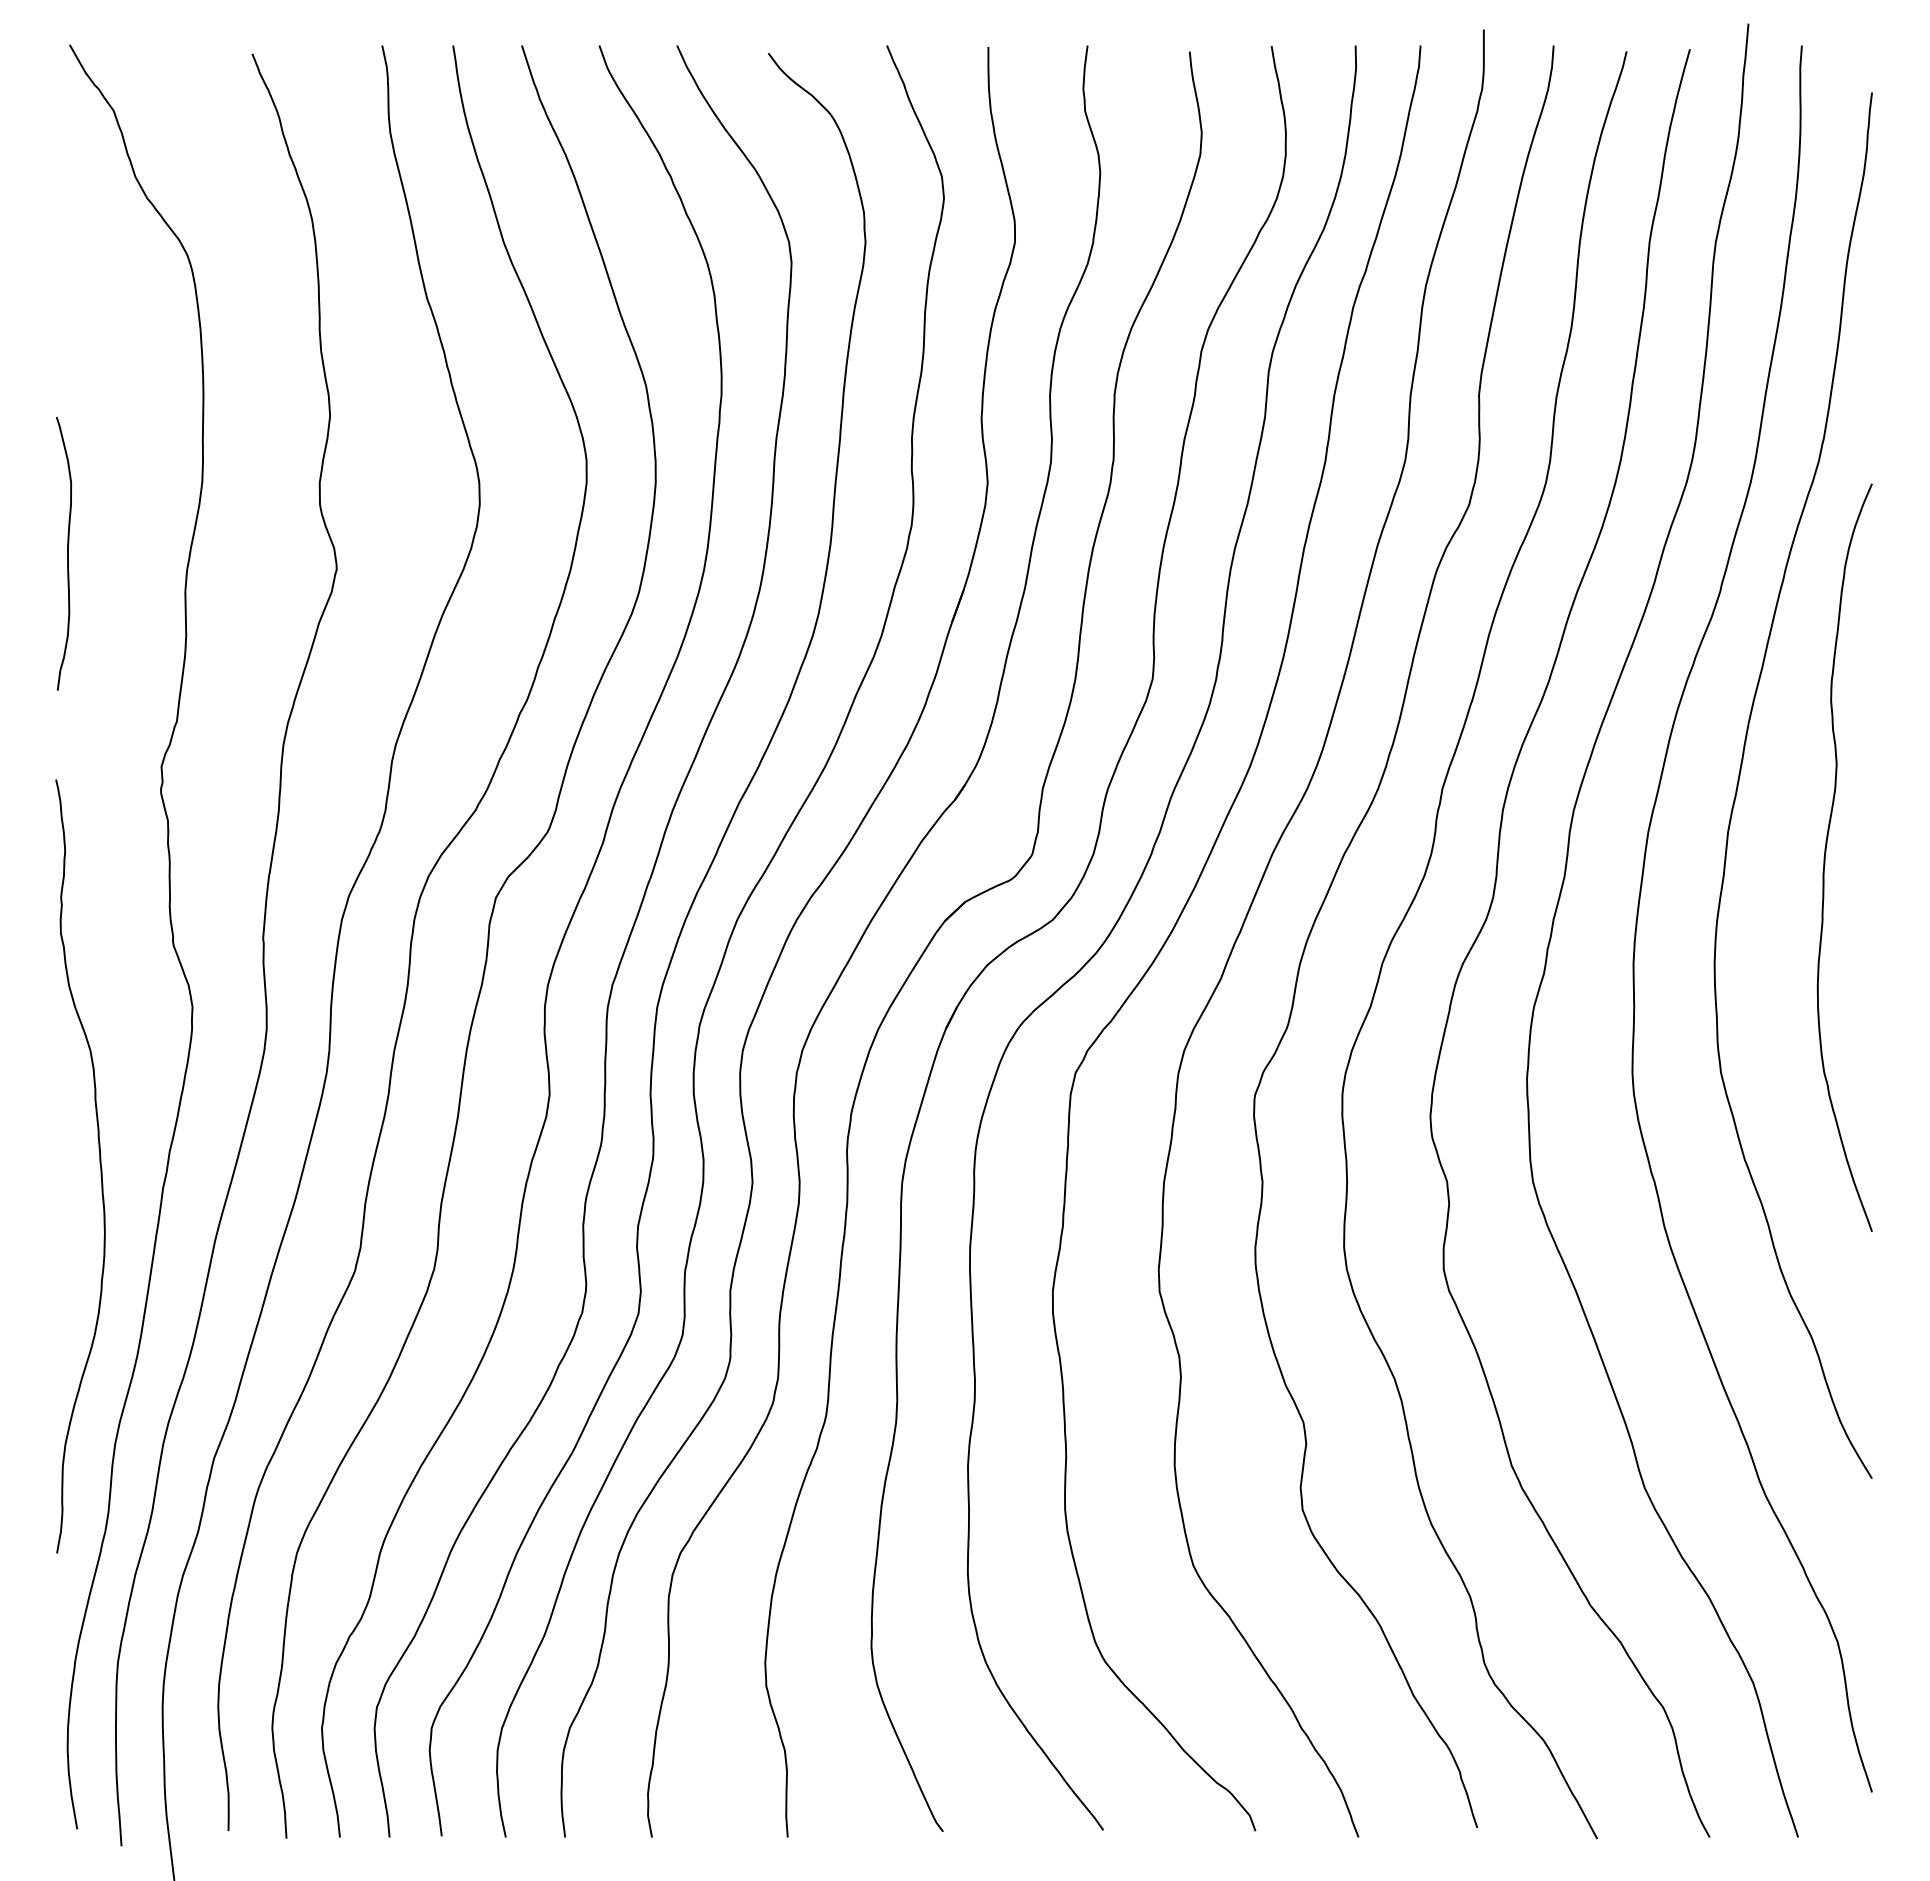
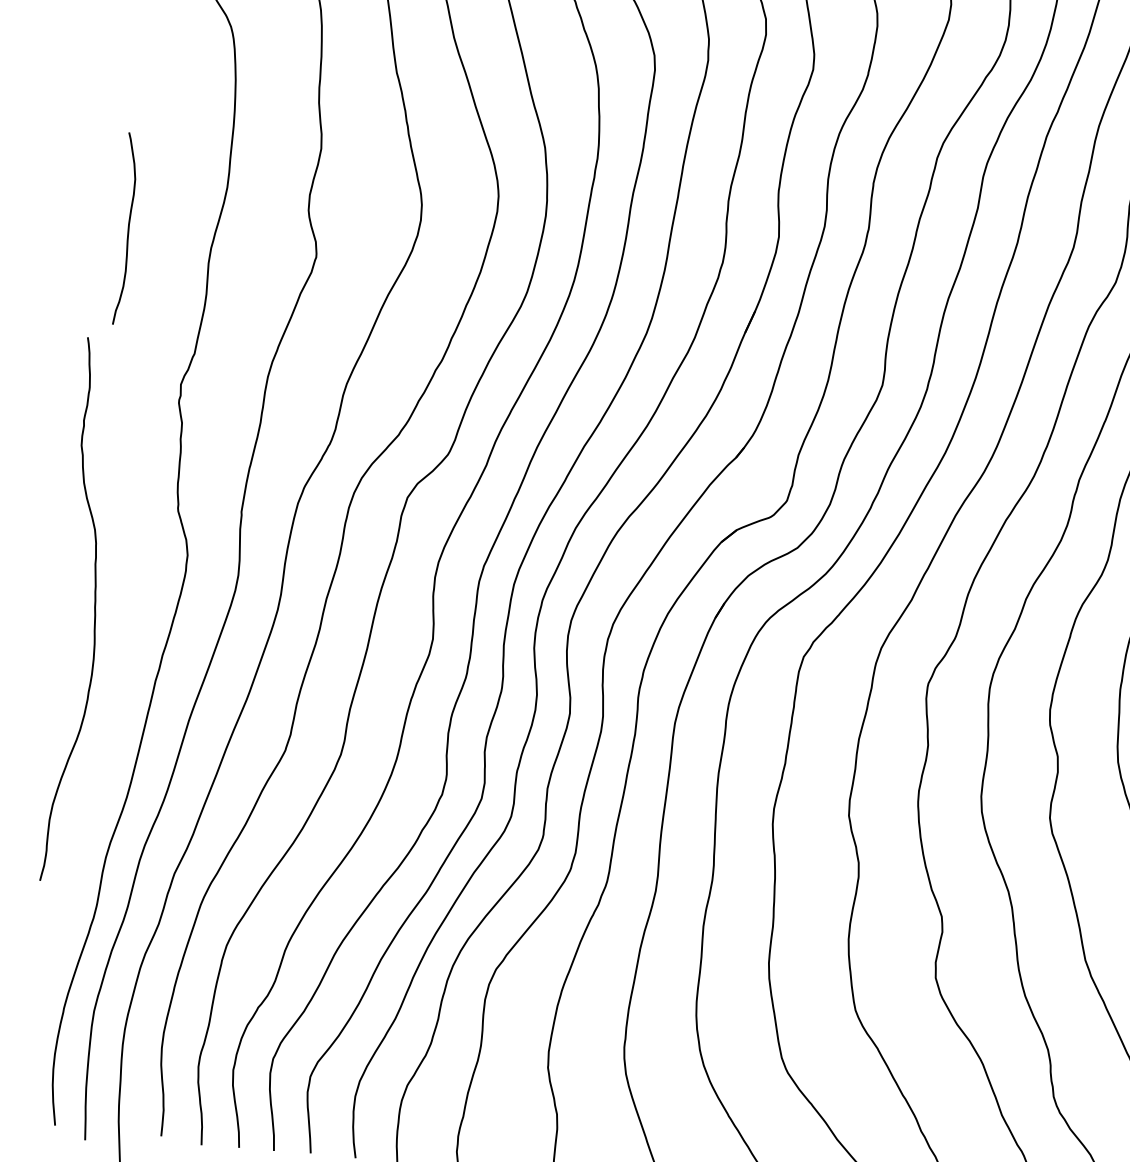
curve: (99, 1164) -> (94, 610), moved

